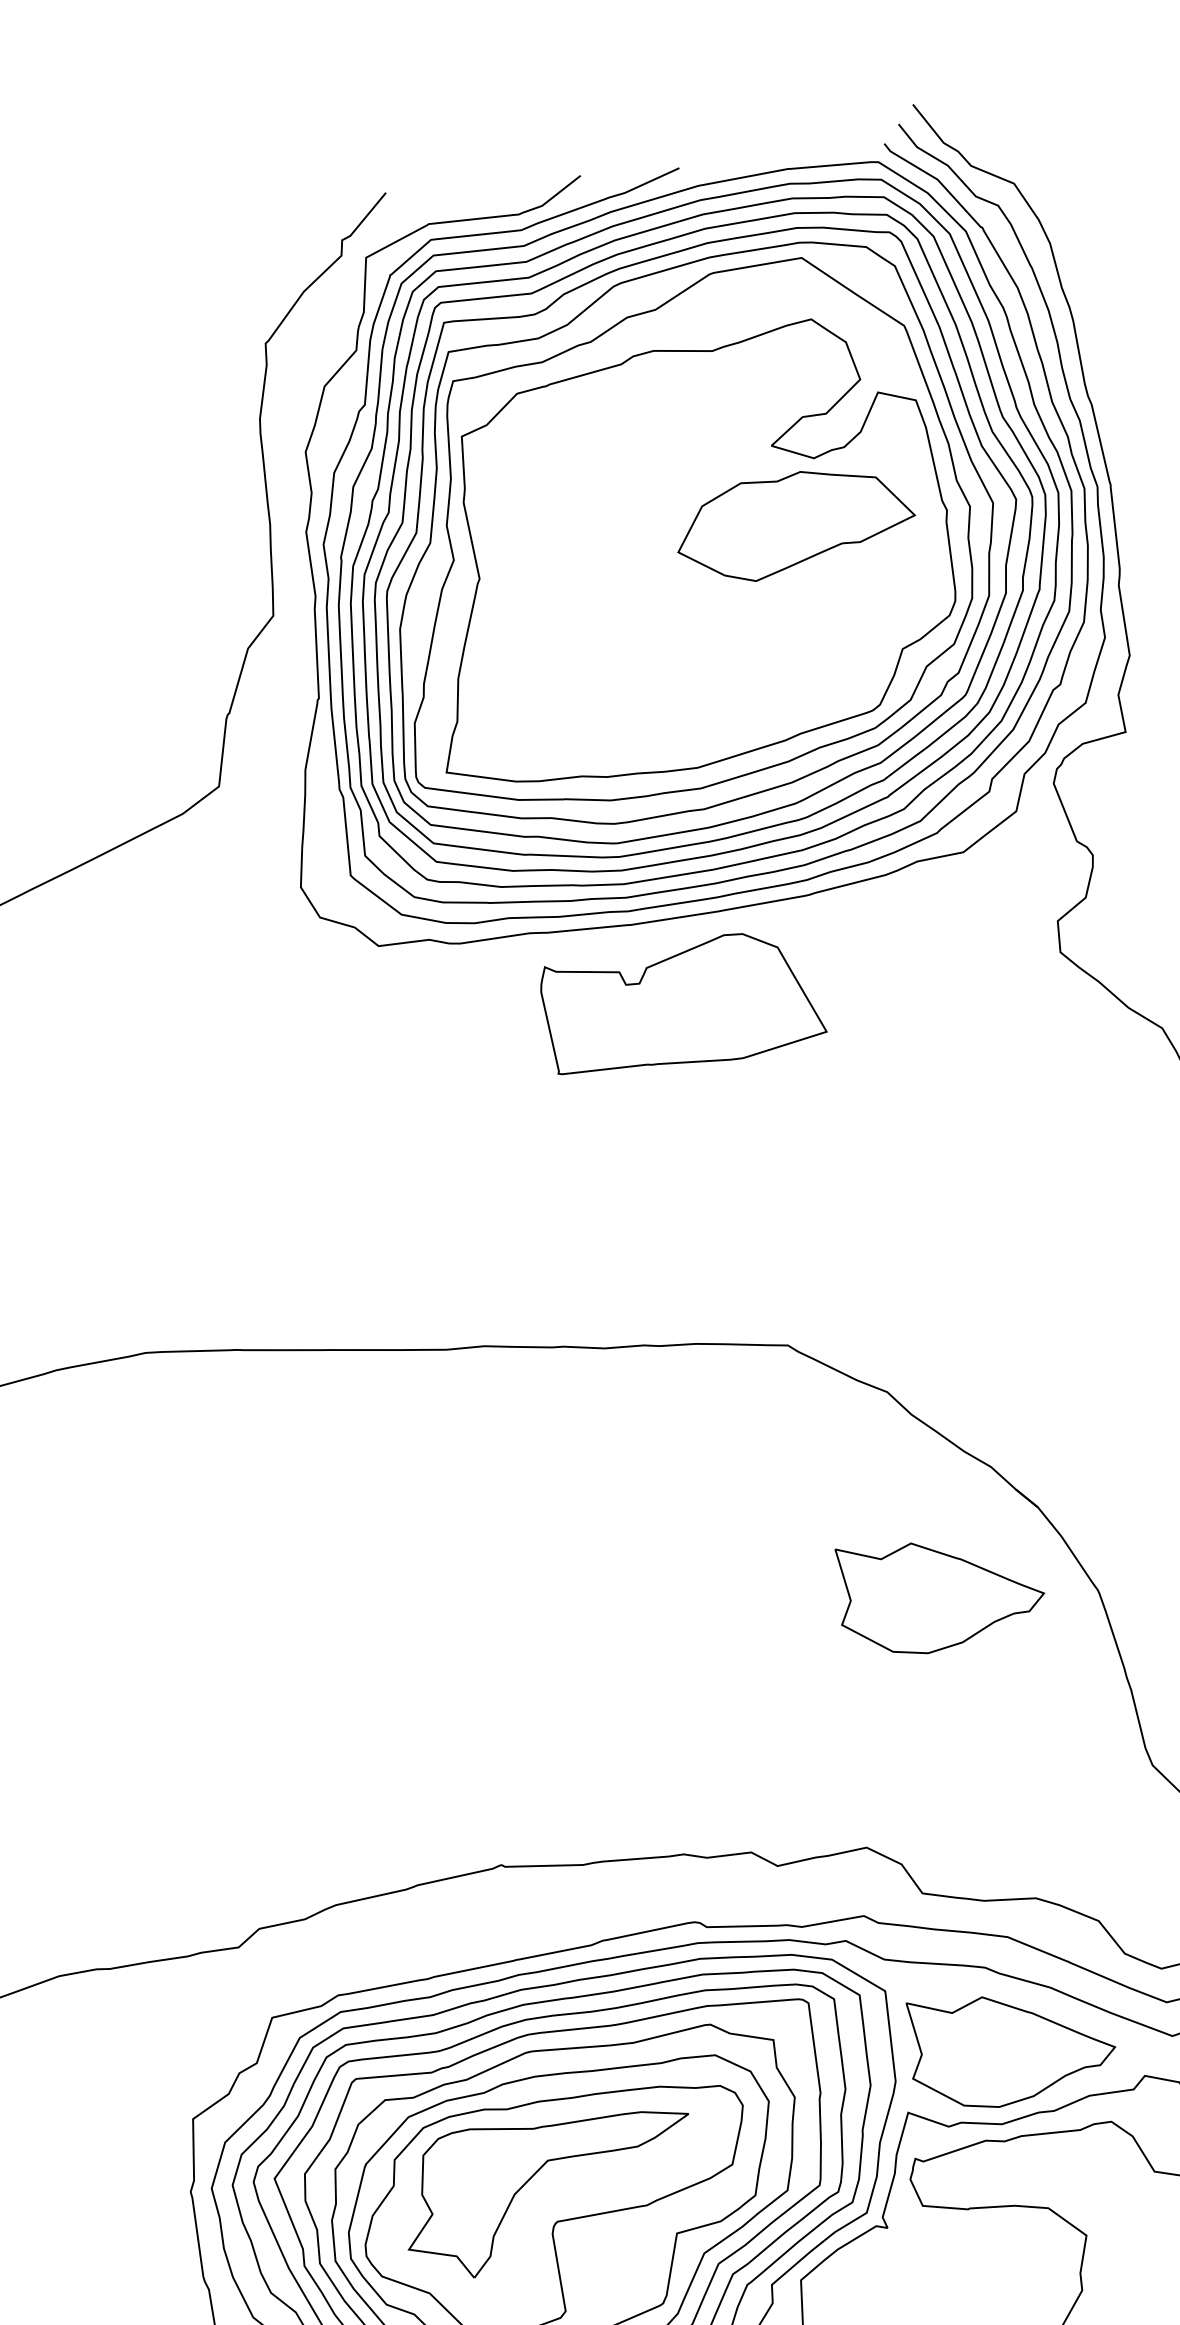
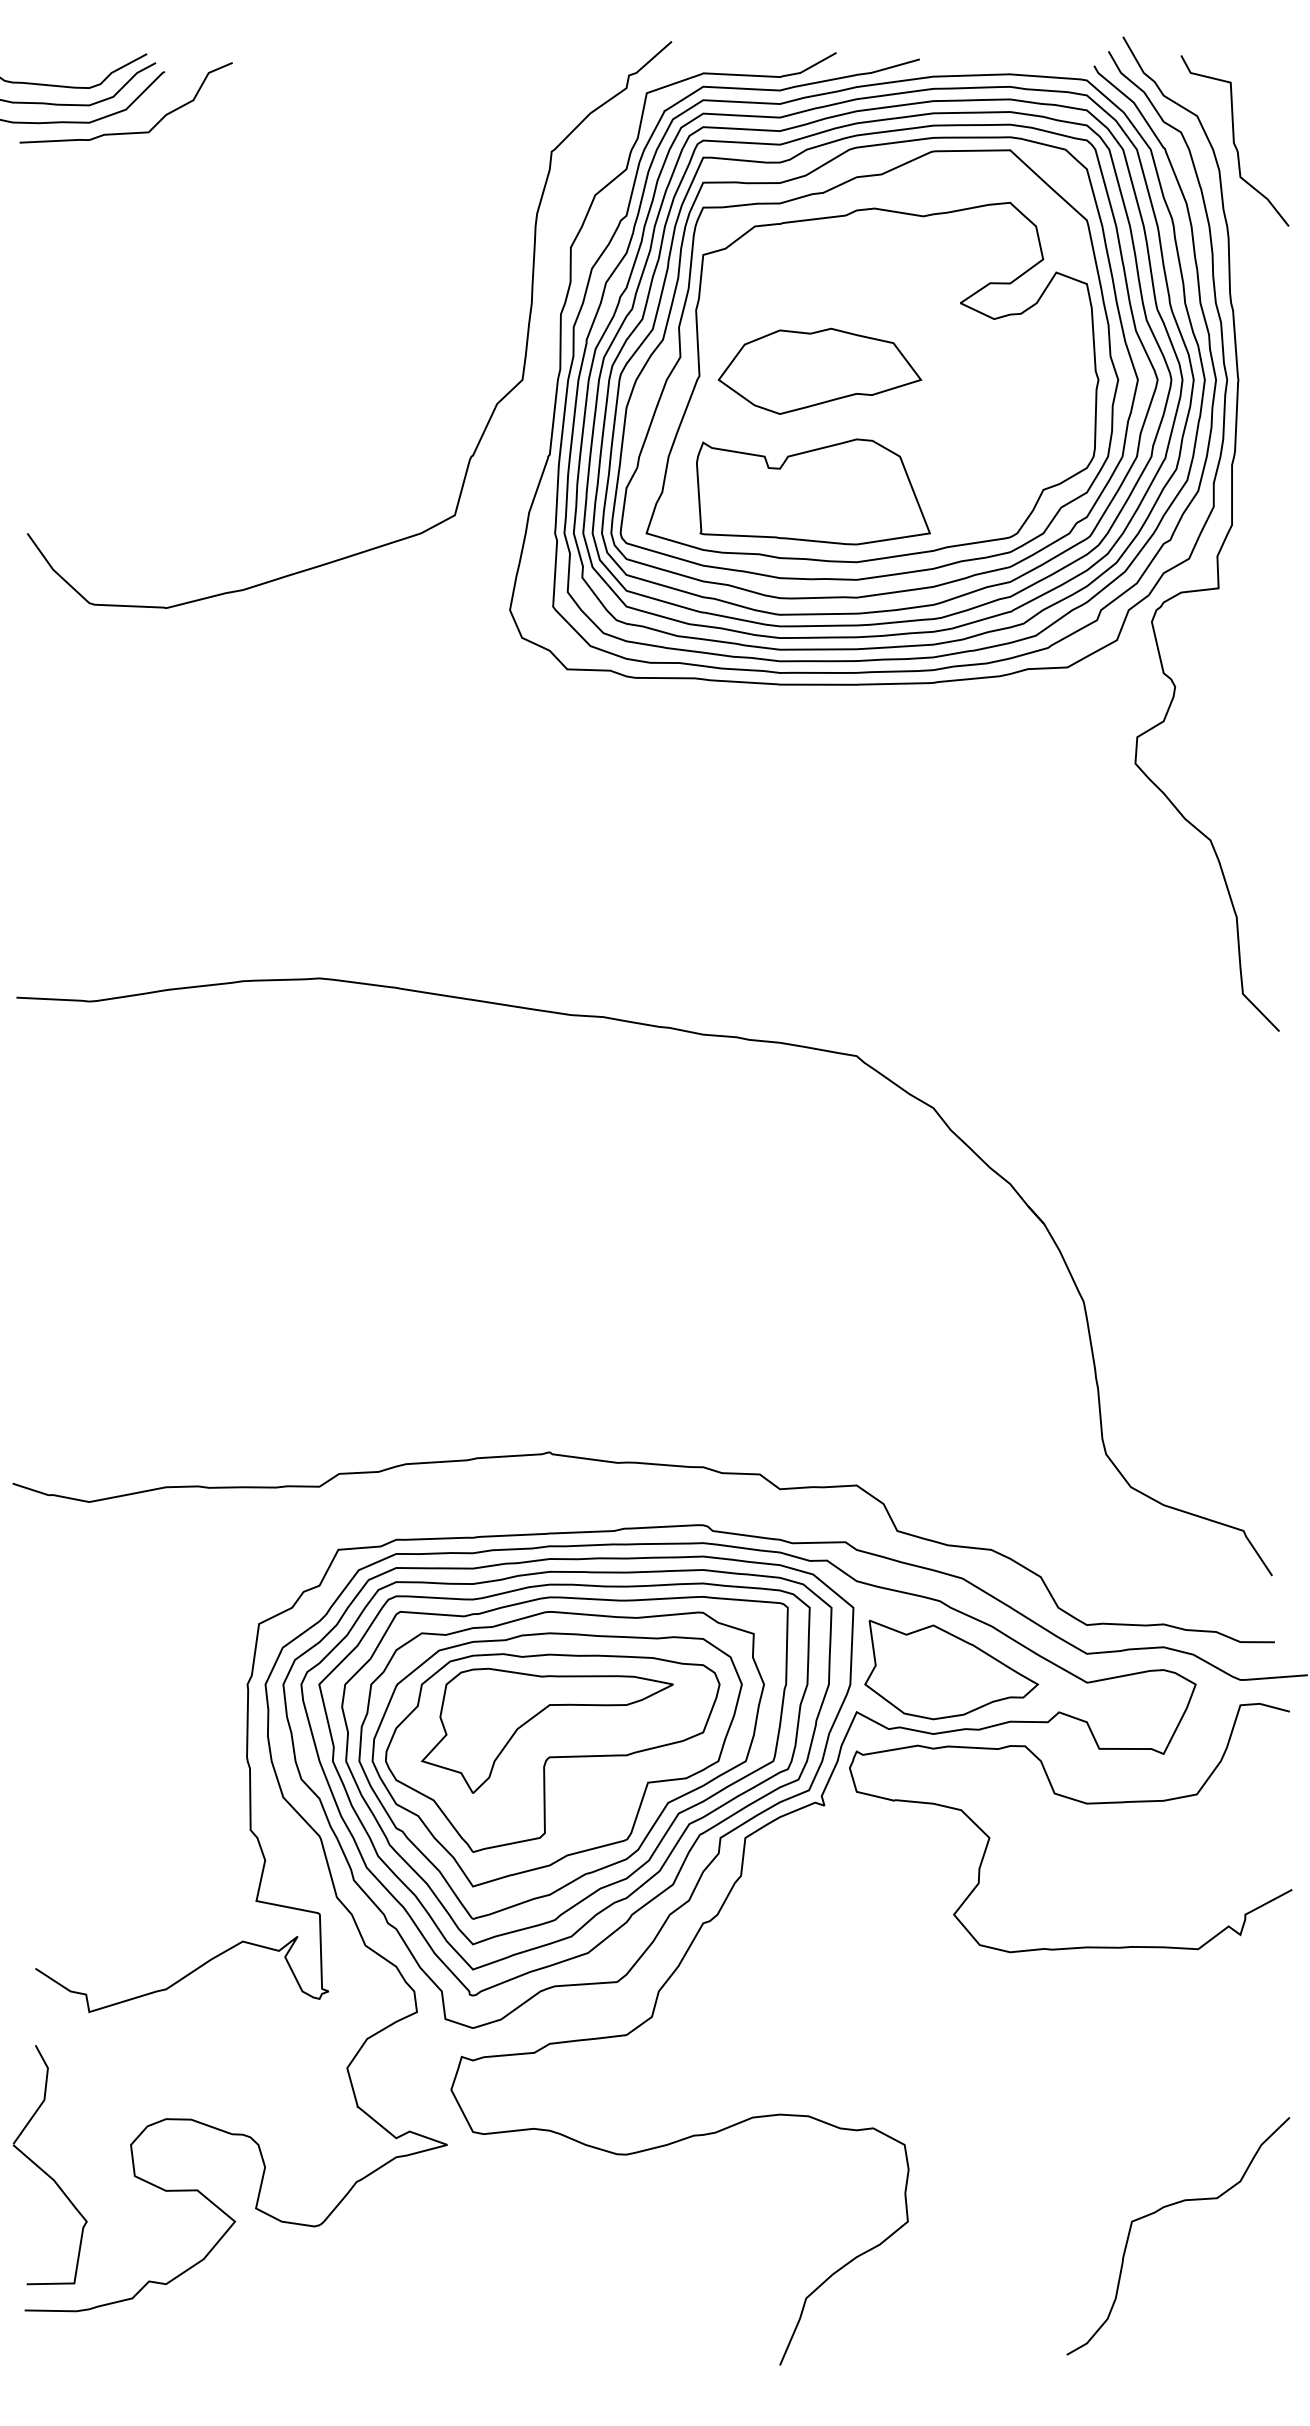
curve: (1062, 205) -> (1234, 140), added
part: (794, 522) -> (819, 370), moved
part: (682, 1004) -> (813, 491), moved
part: (940, 1592) -> (951, 1282), removed

